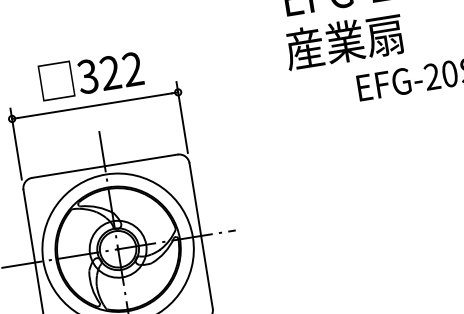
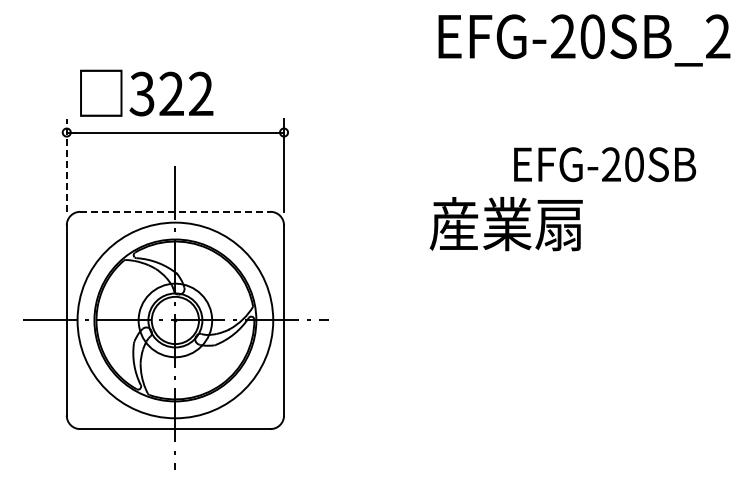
text: (343, 42) -> (505, 224), moved
text: (91, 74) -> (146, 92), moved
line: (15, 143) -> (66, 164), solid -> dashed
line: (104, 165) -> (175, 211), solid -> dashed

